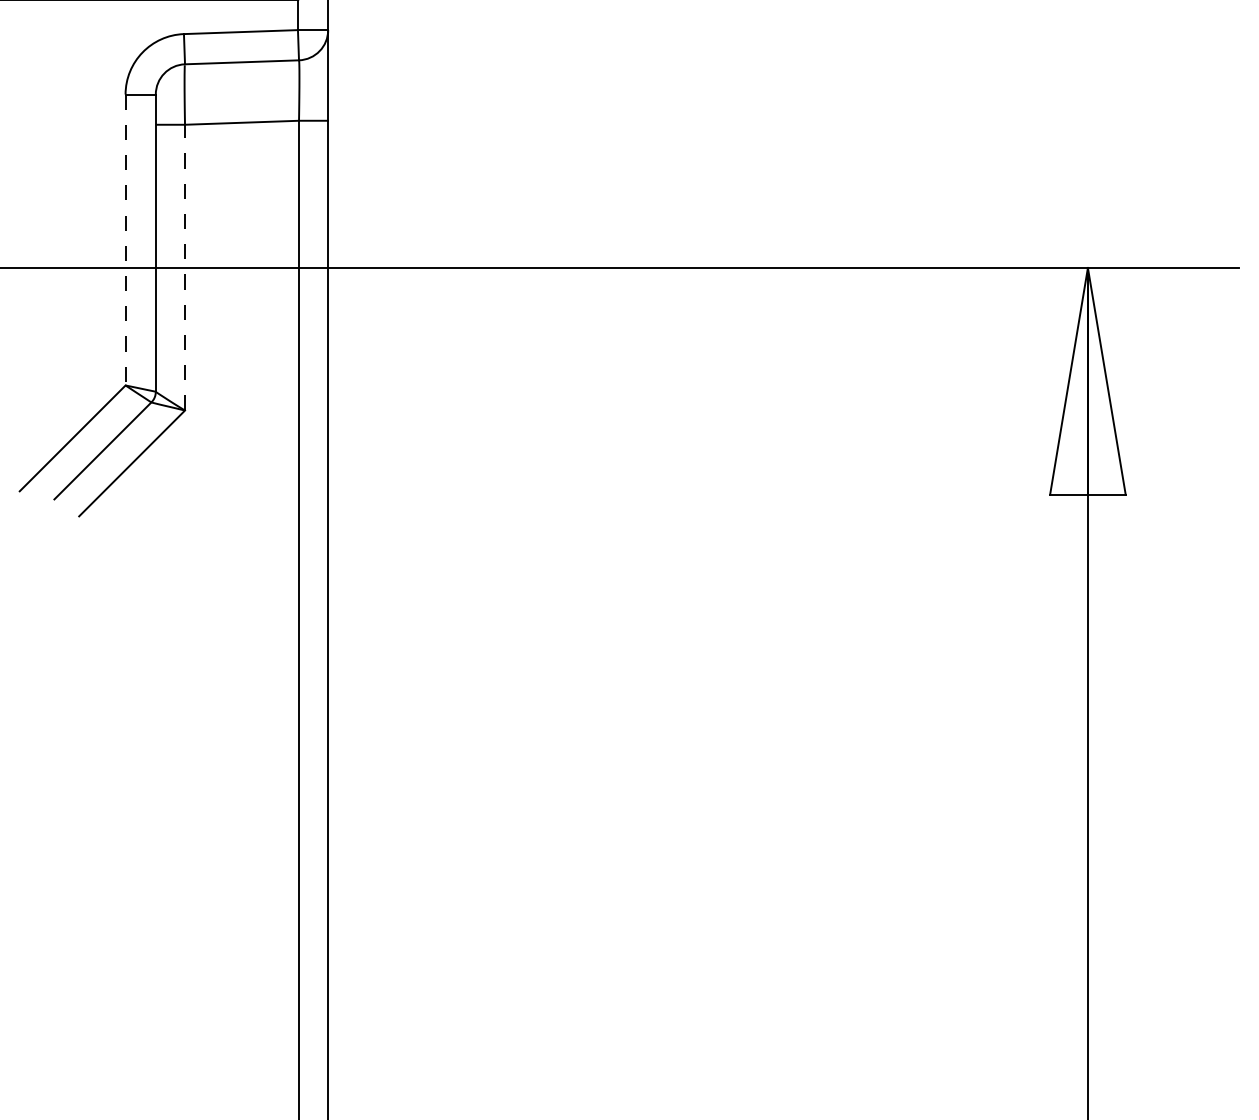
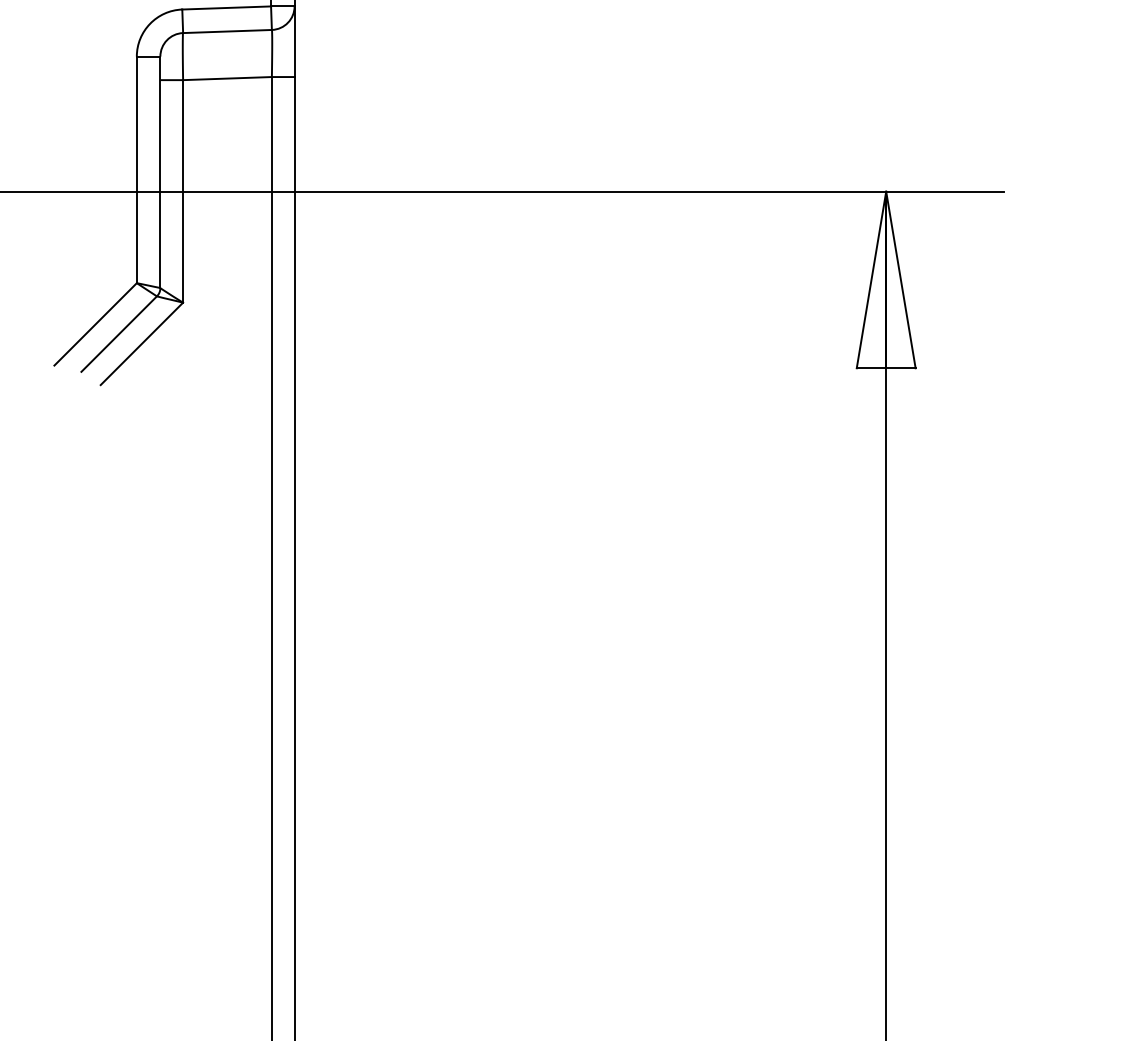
line: (125, 240) -> (136, 170), dashed -> solid
line: (185, 266) -> (183, 190), dashed -> solid

